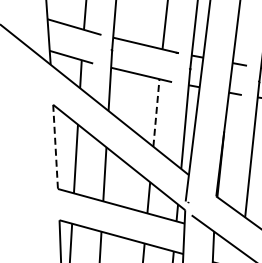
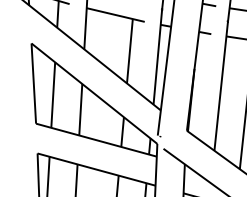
line: (156, 112) -> (129, 50), dashed -> solid
line: (55, 147) -> (33, 84), dashed -> solid

